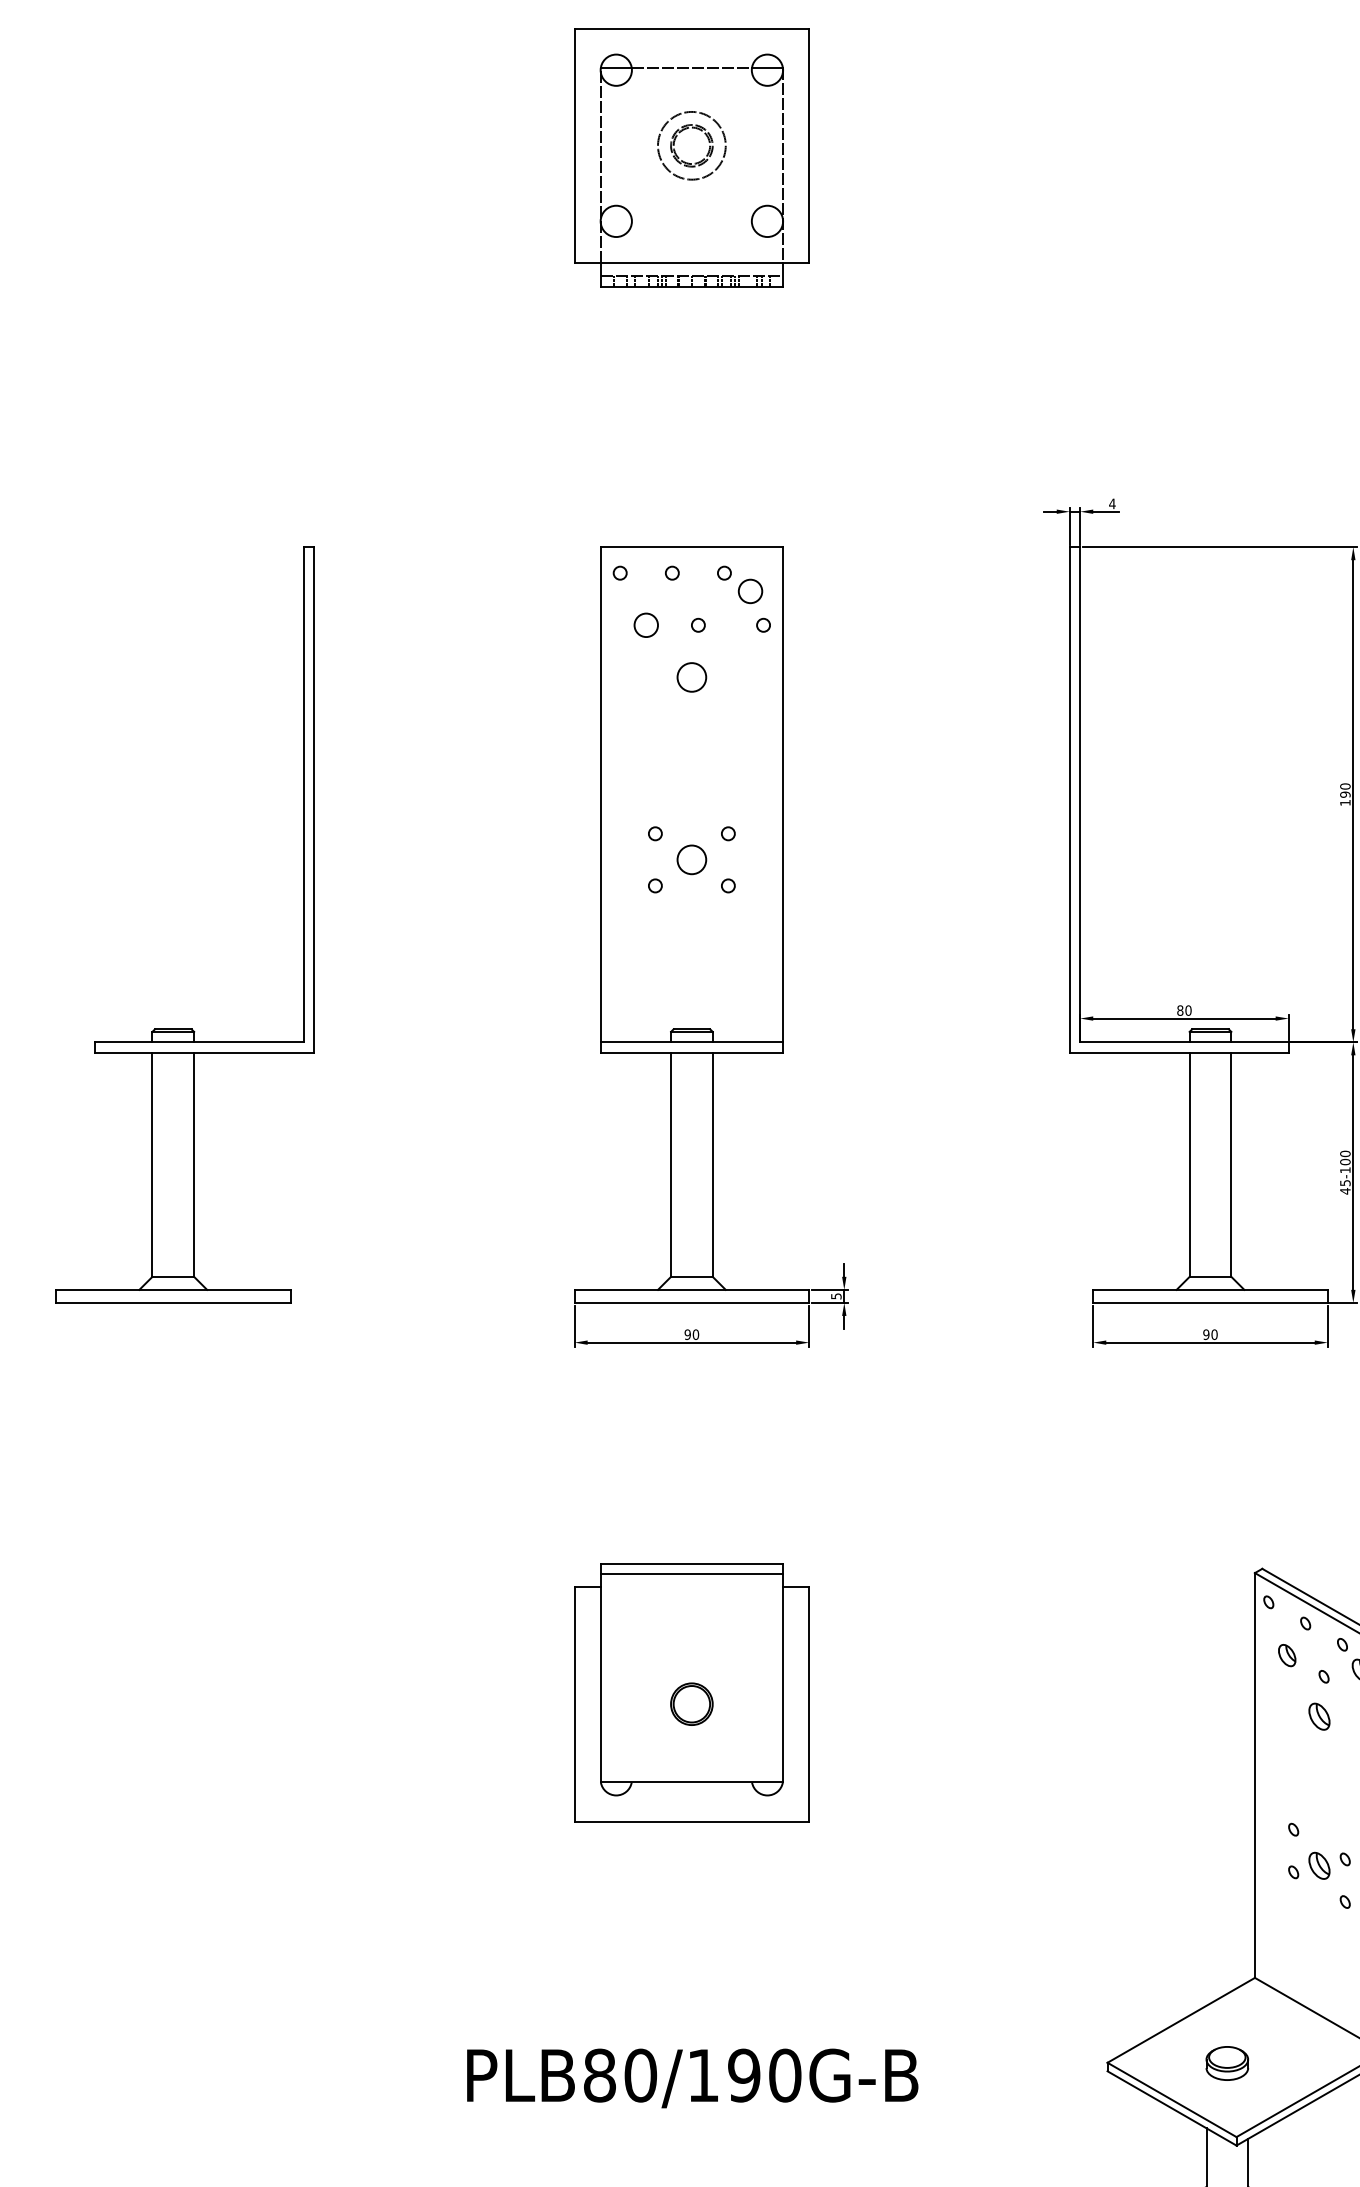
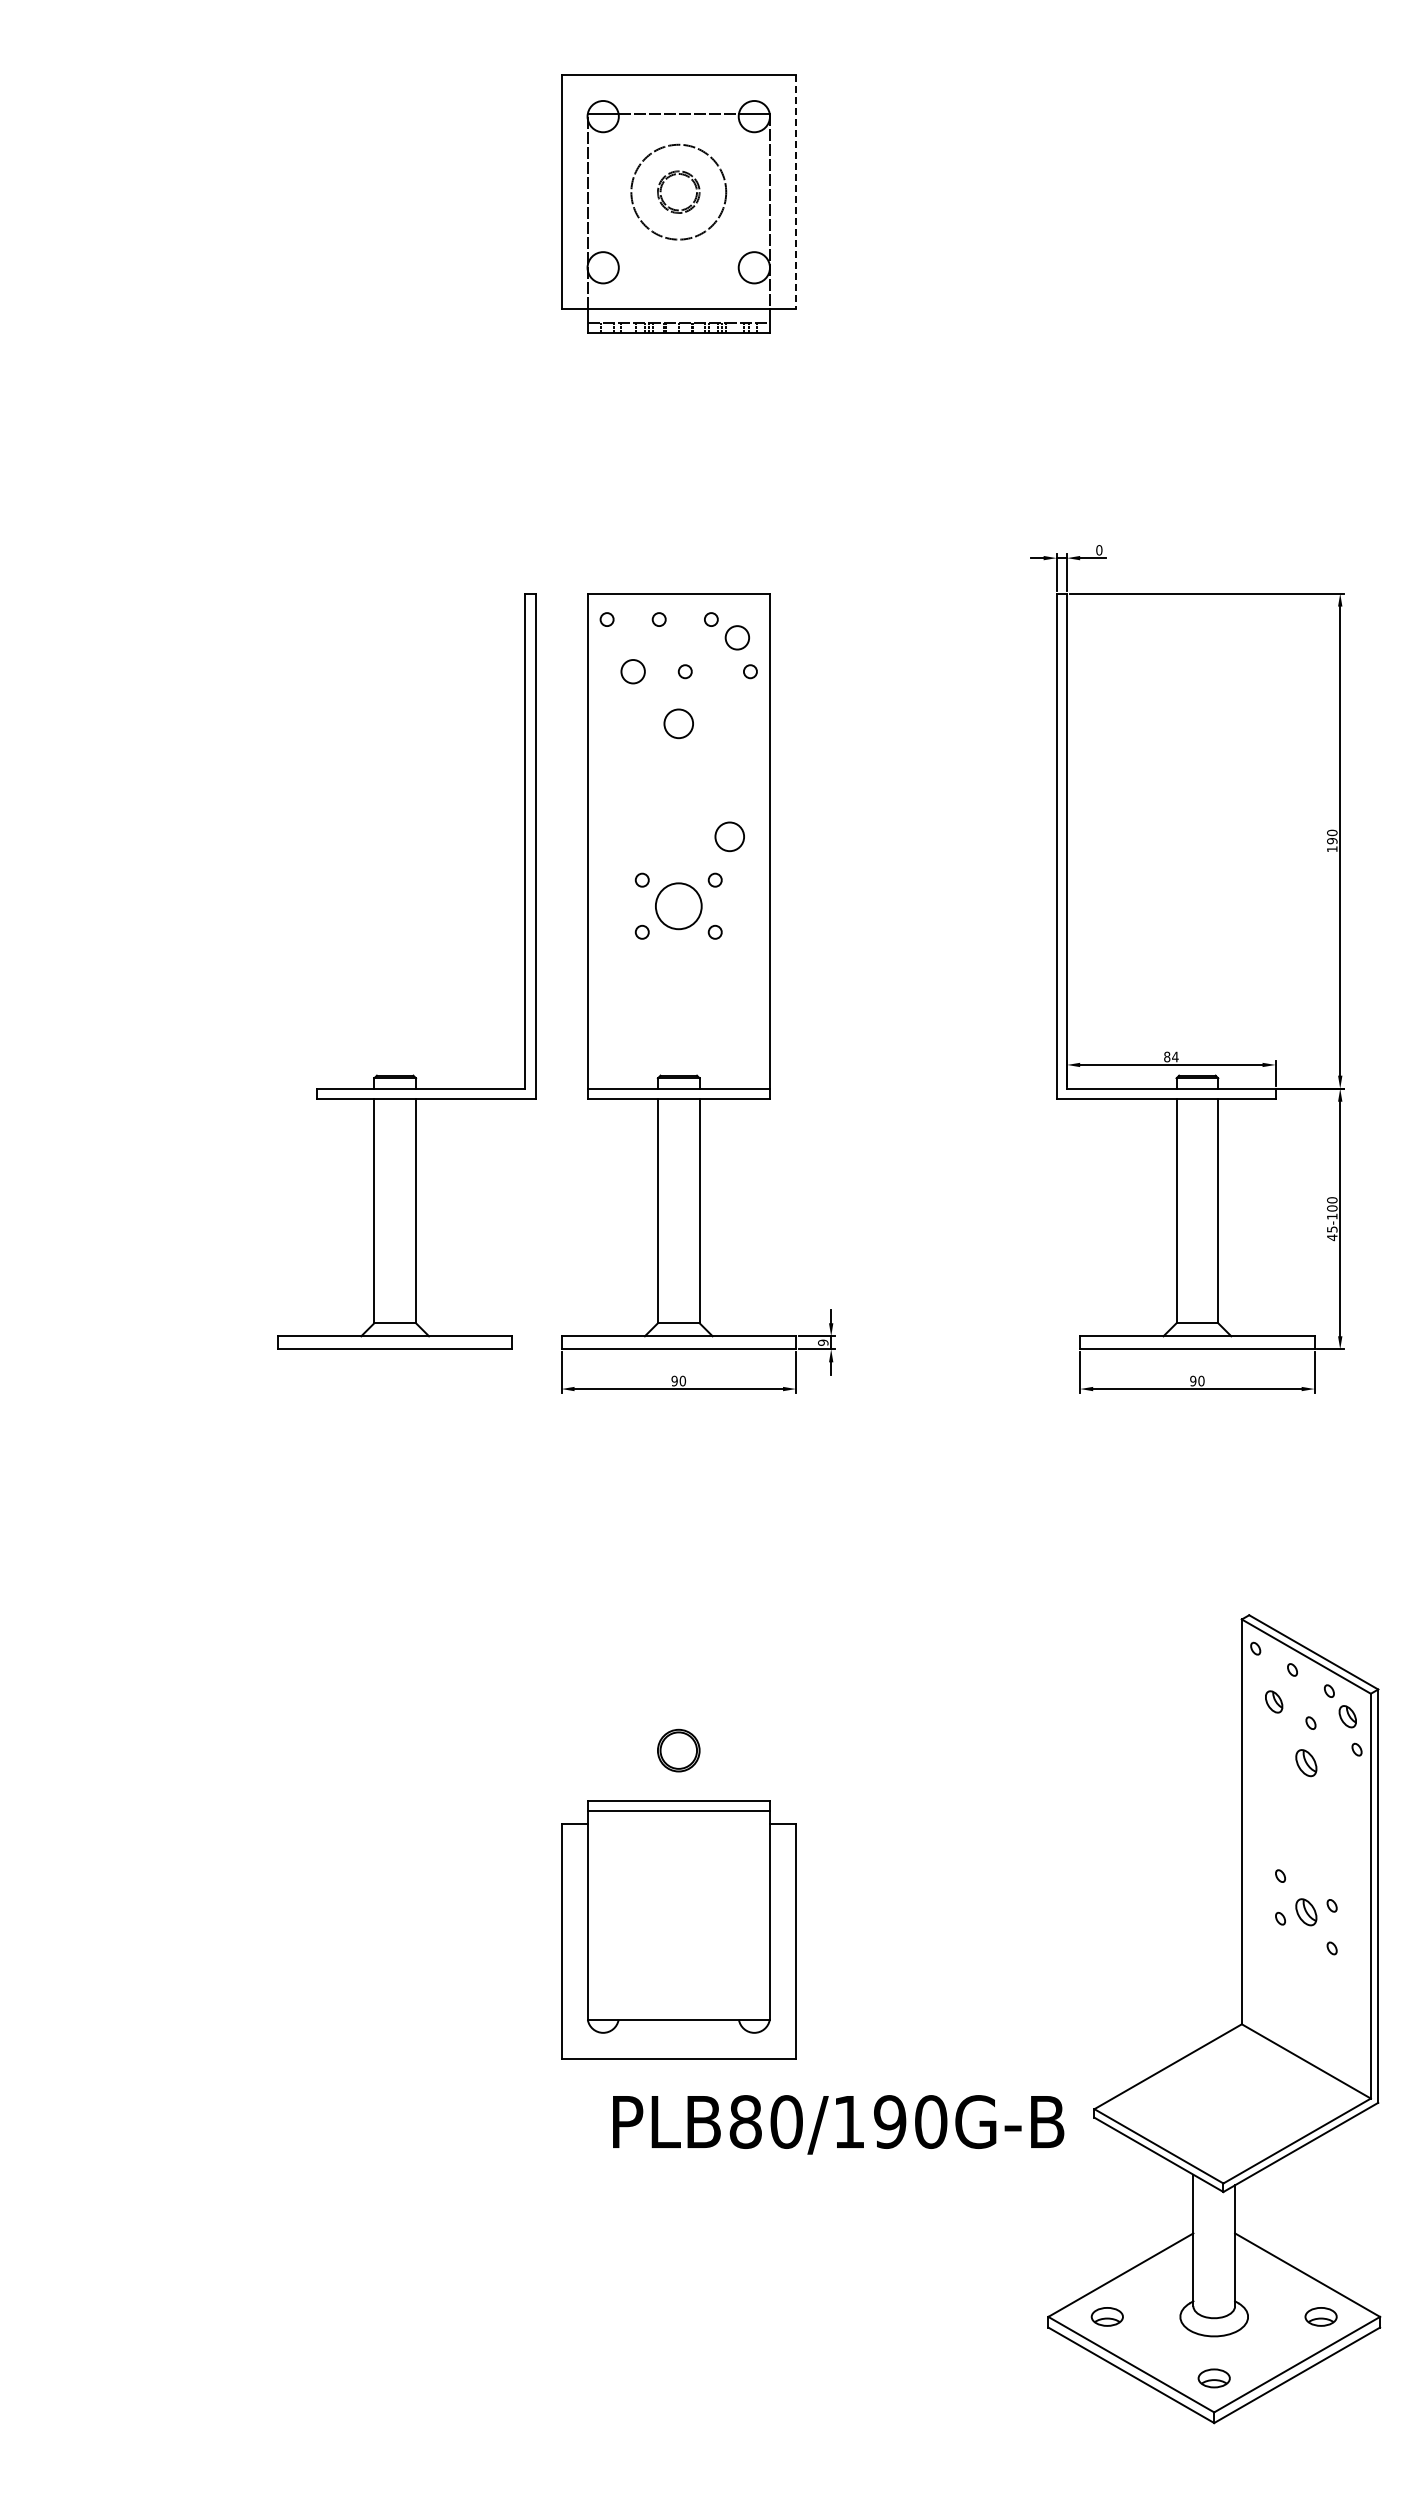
circle: (691, 146) -> (678, 192), size x1.4
line: (809, 146) -> (796, 192), solid -> dashed
text: (1112, 504) -> (1099, 550), 4 -> 0
circle: (742, 790) -> (729, 836), added
circle: (691, 859) -> (678, 905), size x1.6
text: (1188, 1010) -> (1175, 1056), 80 -> 84
part: (191, 1028) -> (413, 1074), moved
text: (836, 1296) -> (823, 1342), 5 -> 9
part: (691, 1692) -> (678, 1929), moved
part: (1226, 2063) -> (1213, 2109), removed
text: (692, 2078) -> (838, 2124), moved

